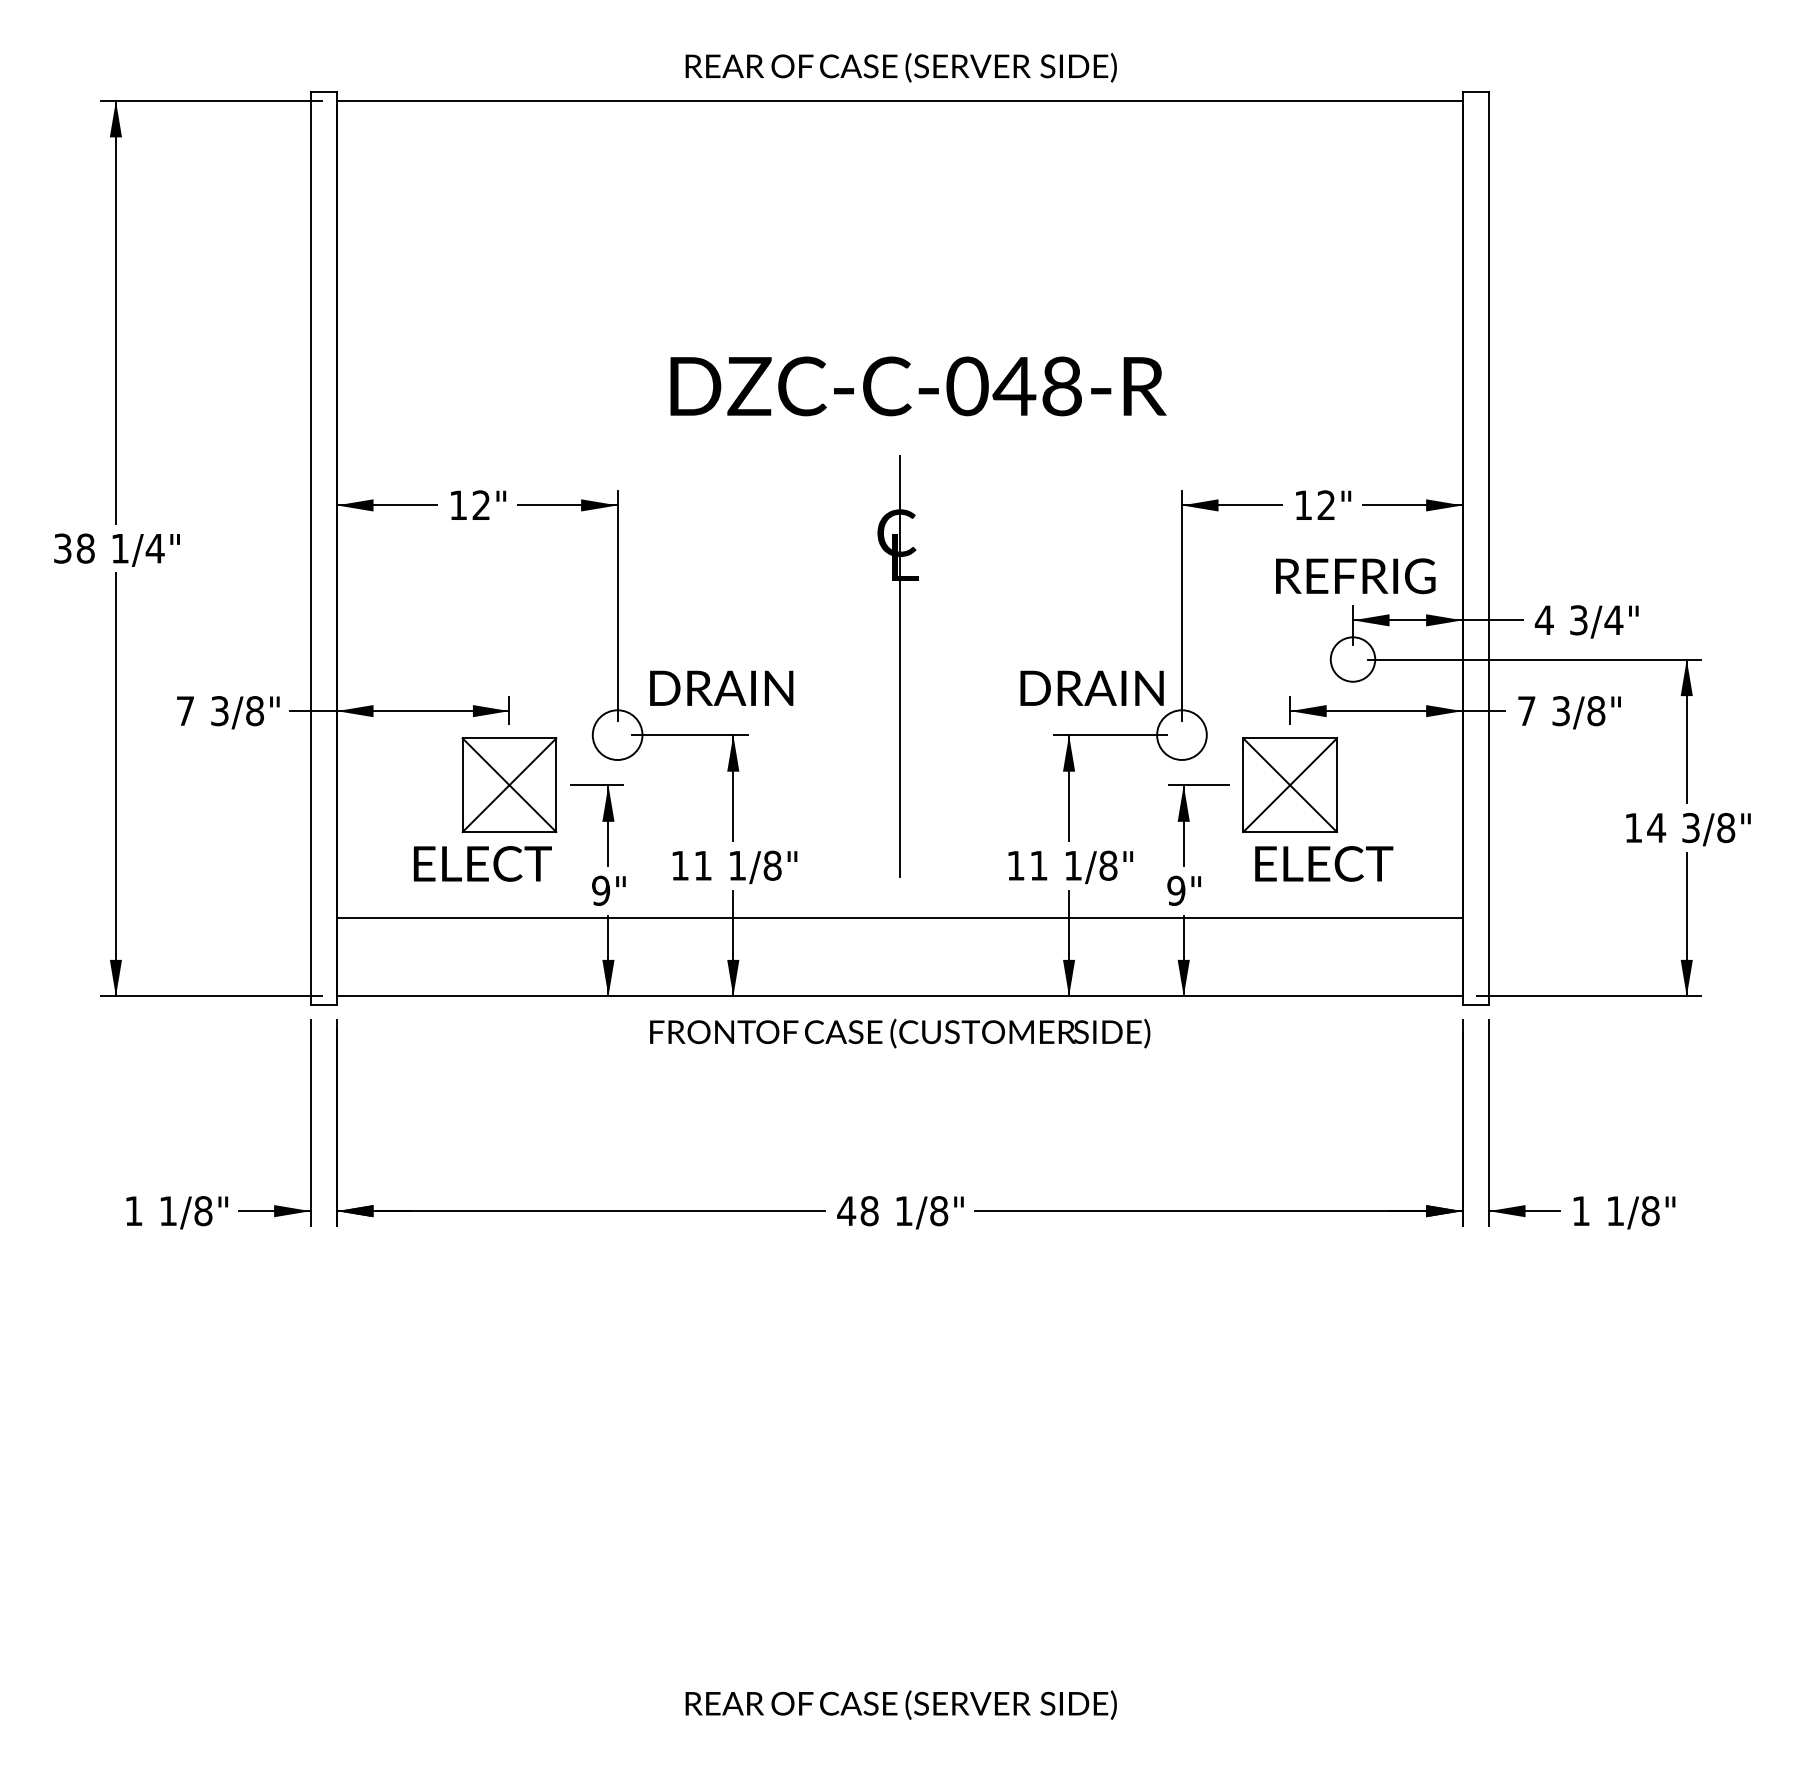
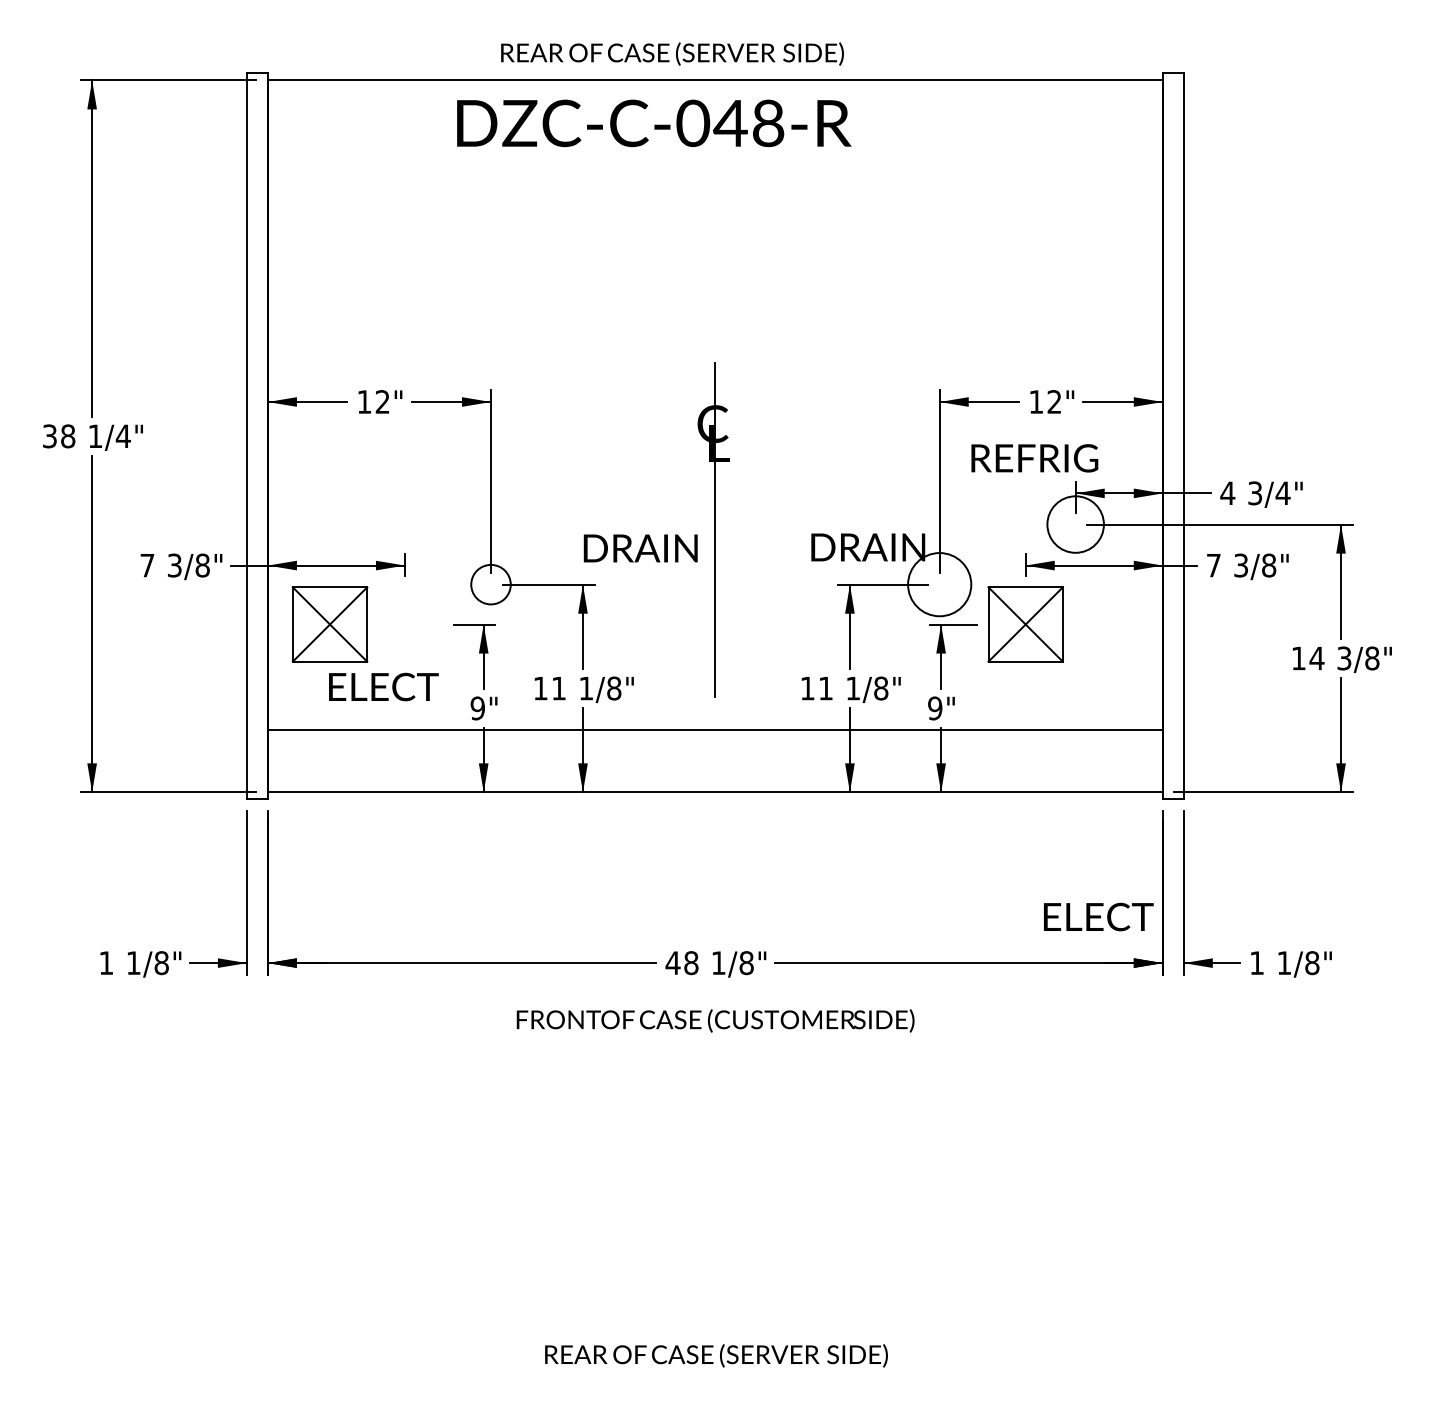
text: (901, 67) -> (672, 53), moved
text: (918, 386) -> (654, 123), moved
text: (1355, 576) -> (1034, 458), moved
circle: (1352, 659) -> (1075, 524), size x1.6
text: (721, 688) -> (640, 548), moved
circle: (1181, 734) -> (939, 584), size x1.6
part: (508, 785) -> (329, 624), moved
text: (1323, 863) -> (1098, 916), moved
text: (899, 1033) -> (715, 1020), moved

